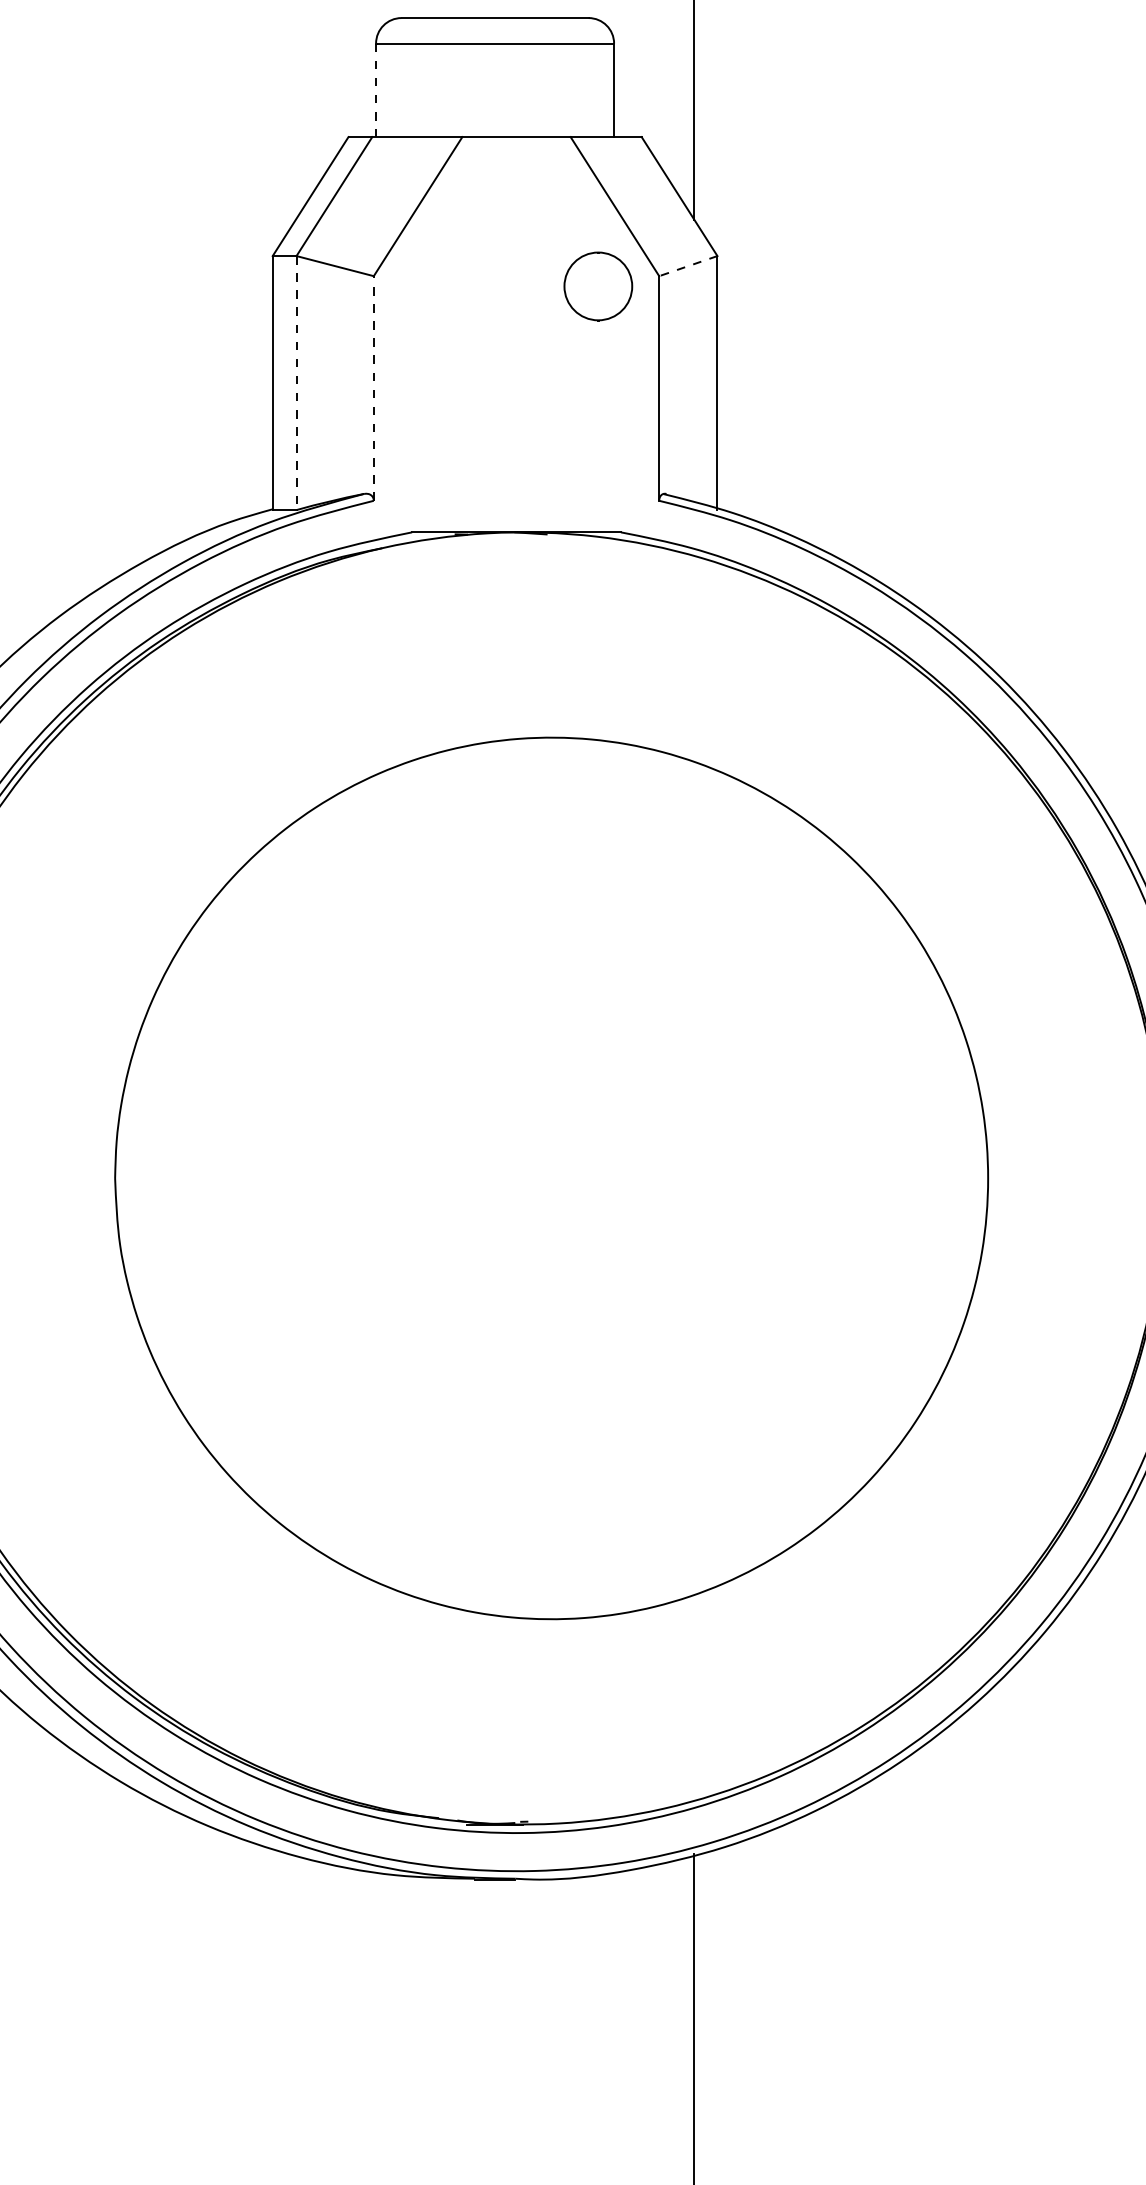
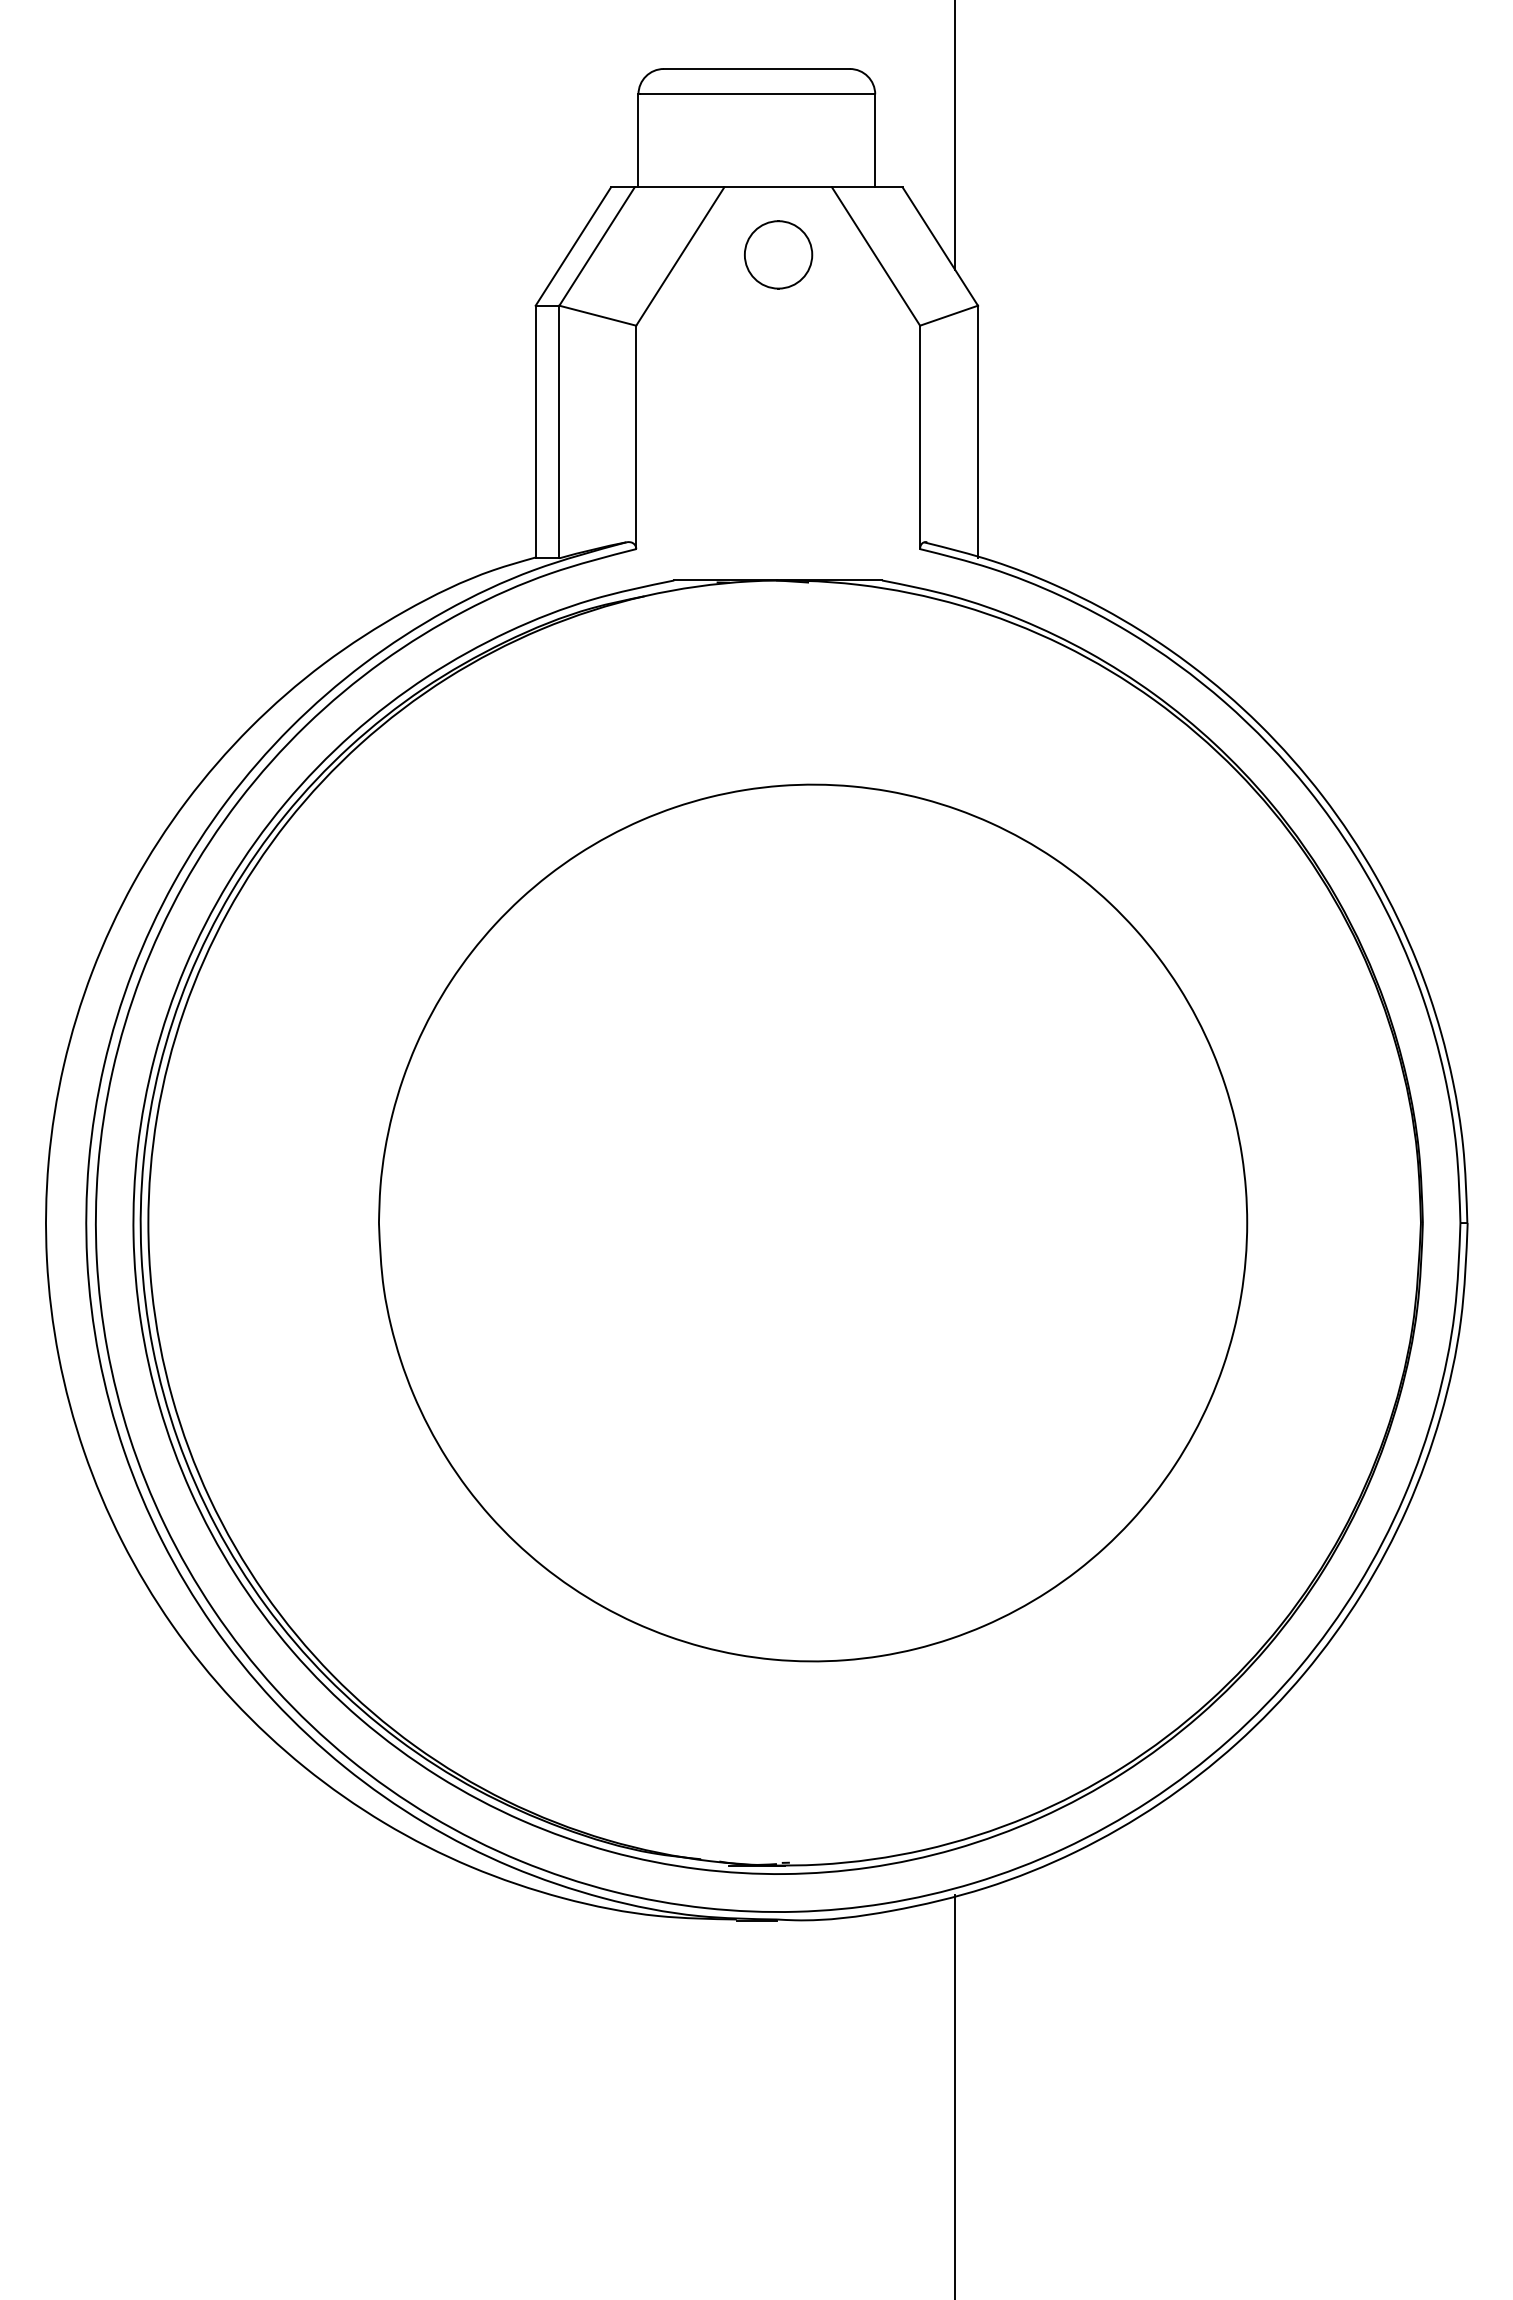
line: (376, 89) -> (638, 140), dashed -> solid
line: (688, 265) -> (949, 315), dashed -> solid
circle: (598, 286) -> (778, 254), moved
line: (296, 383) -> (559, 432), dashed -> solid
line: (374, 388) -> (636, 437), dashed -> solid

